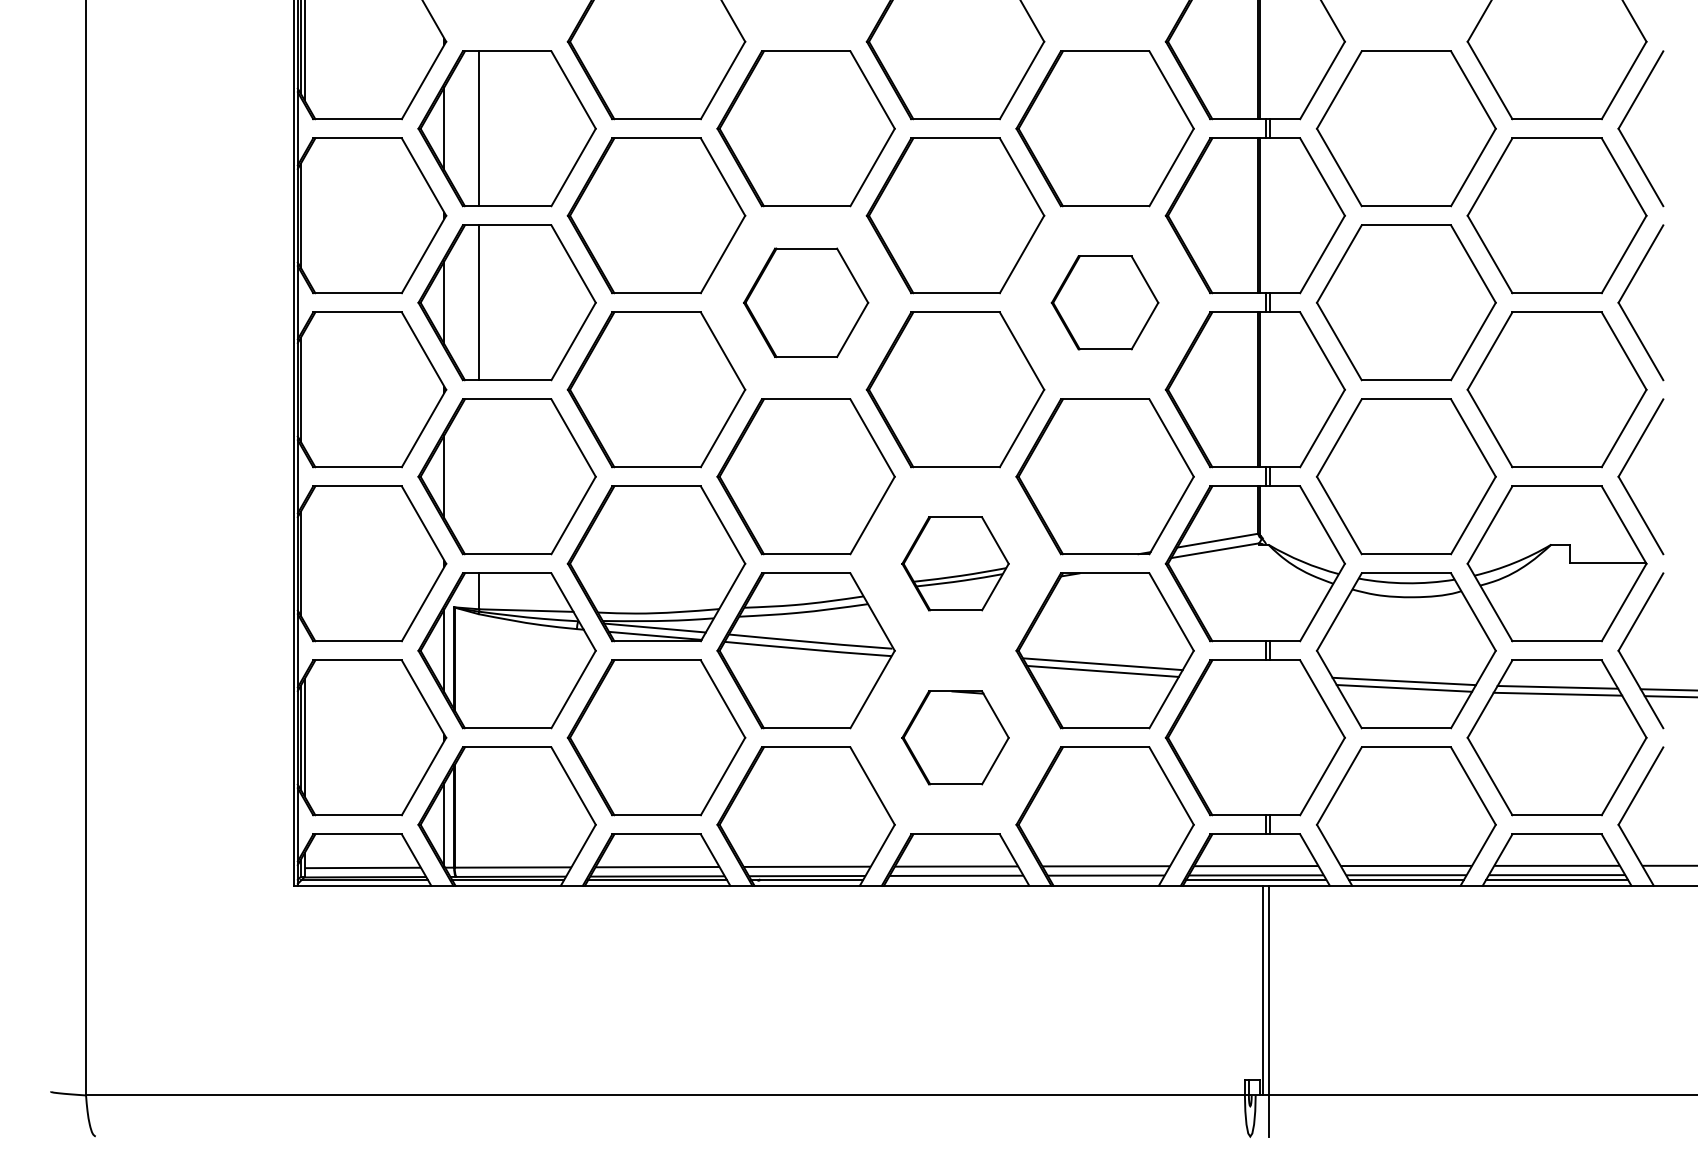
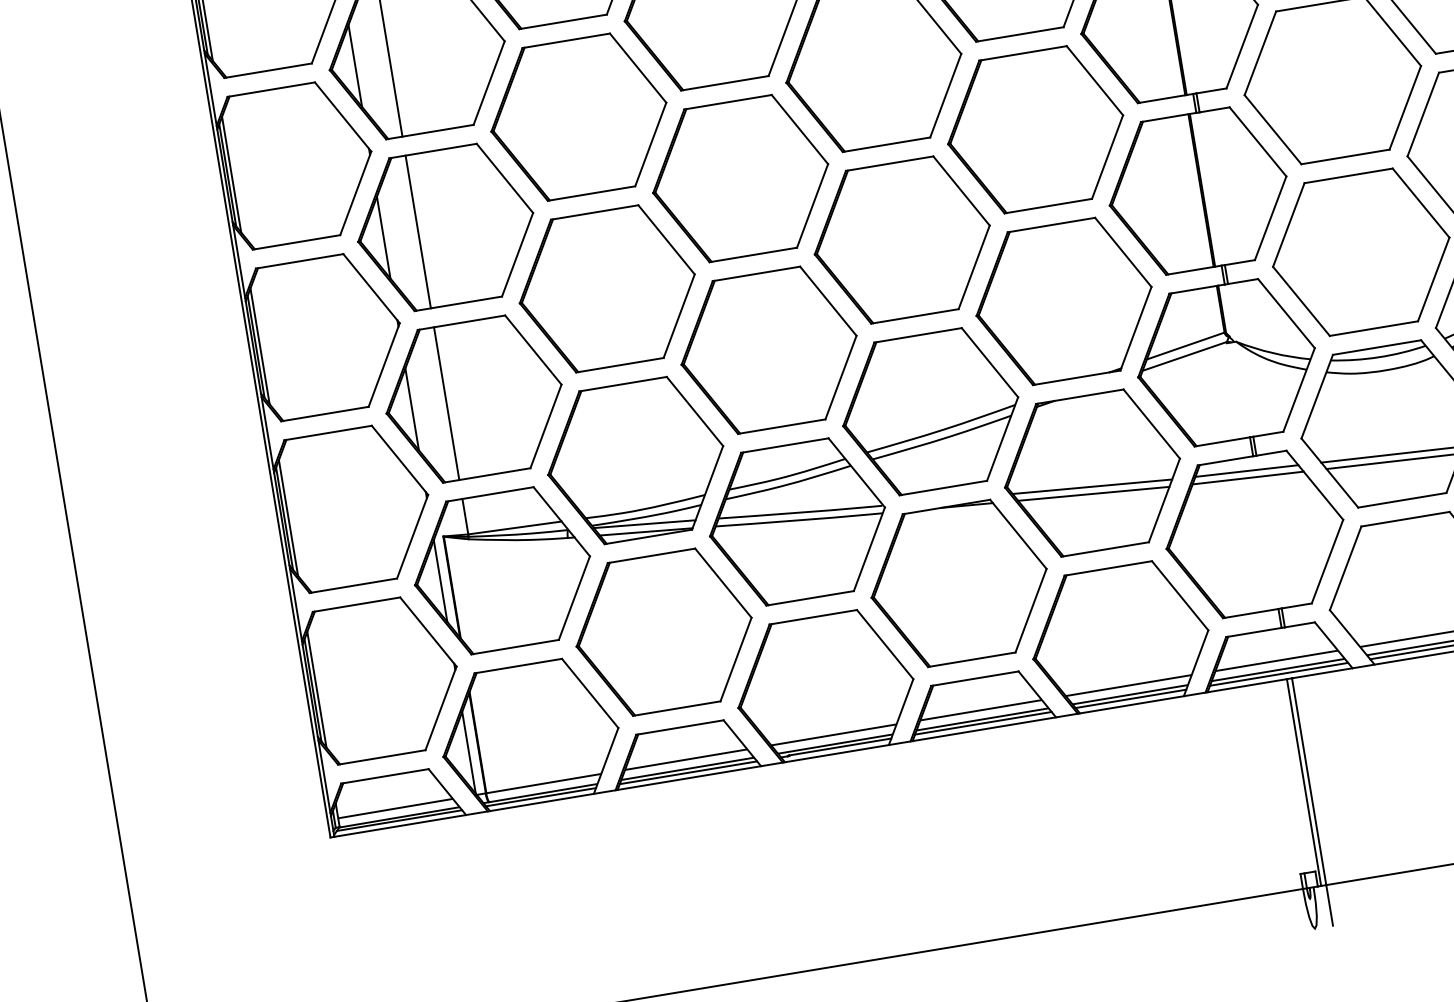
line: (304, 215) -> (231, 174), added
part: (805, 302) -> (739, 178), size x1.43
part: (1104, 302) -> (1034, 129), size x1.67
line: (304, 389) -> (259, 346), added
line: (479, 476) -> (446, 403), added
line: (304, 563) -> (288, 517), added
part: (955, 563) -> (930, 411), size x1.67
line: (1257, 673) -> (1246, 470), added
line: (1257, 680) -> (1247, 477), added
part: (955, 737) -> (959, 583), size x1.67
line: (956, 879) -> (983, 723), added
line: (1106, 879) -> (1131, 698), added

